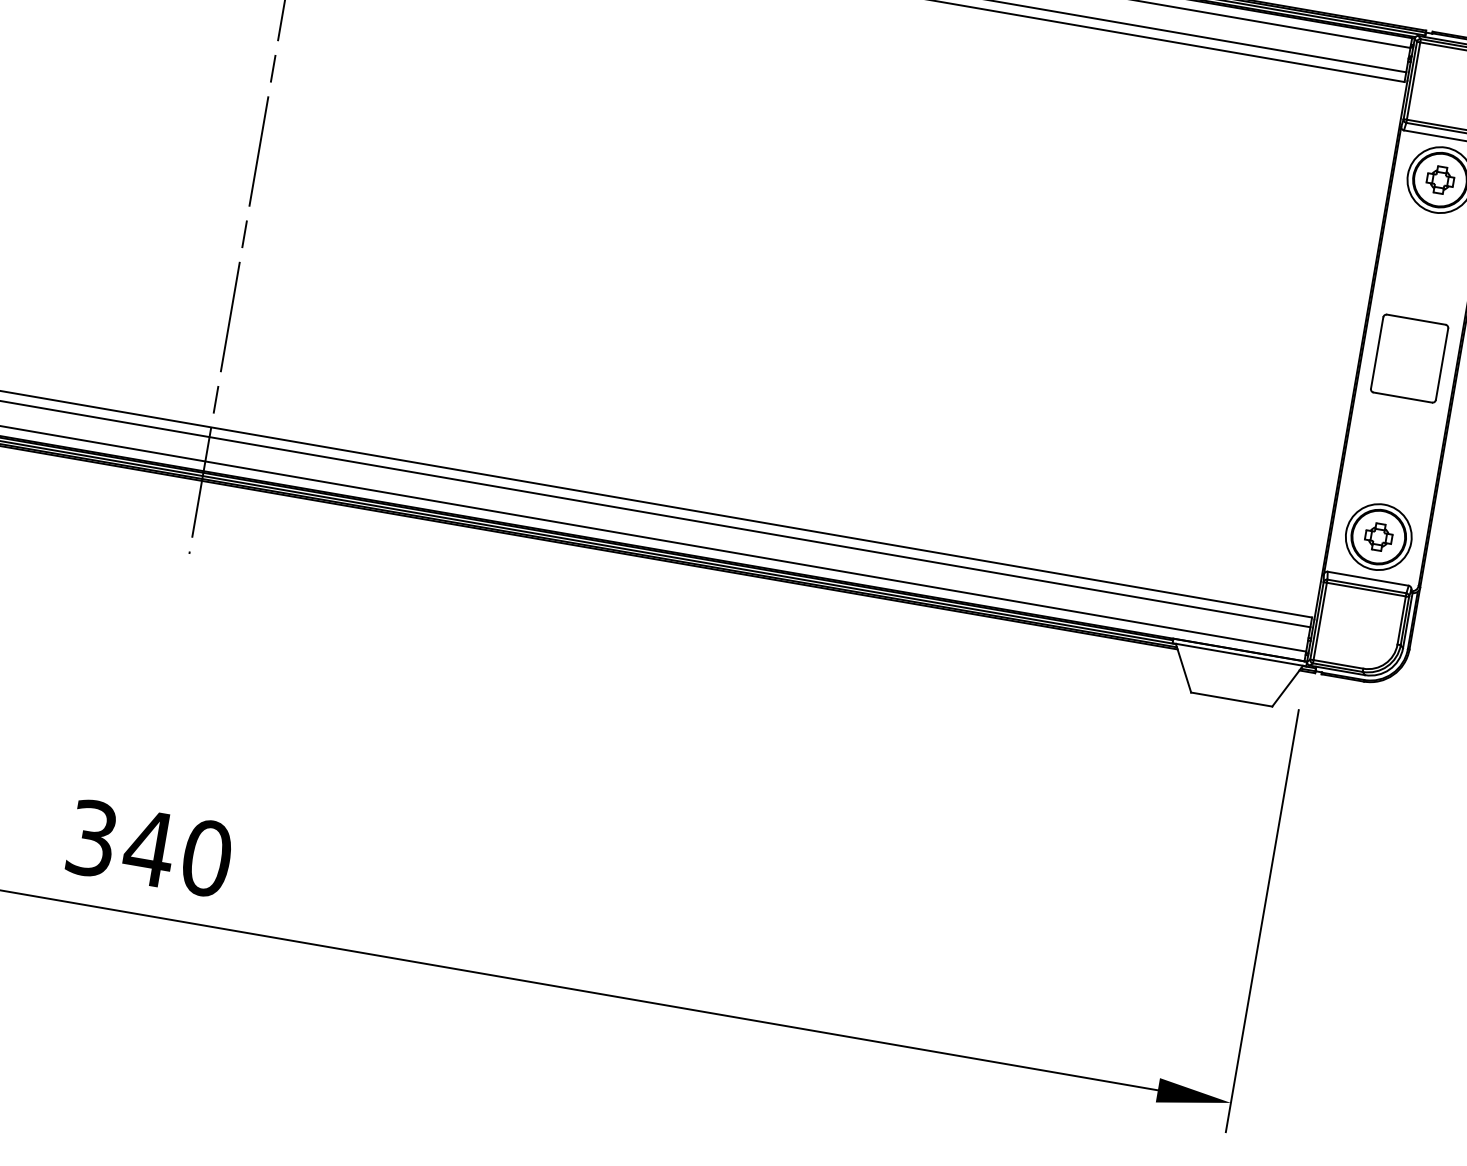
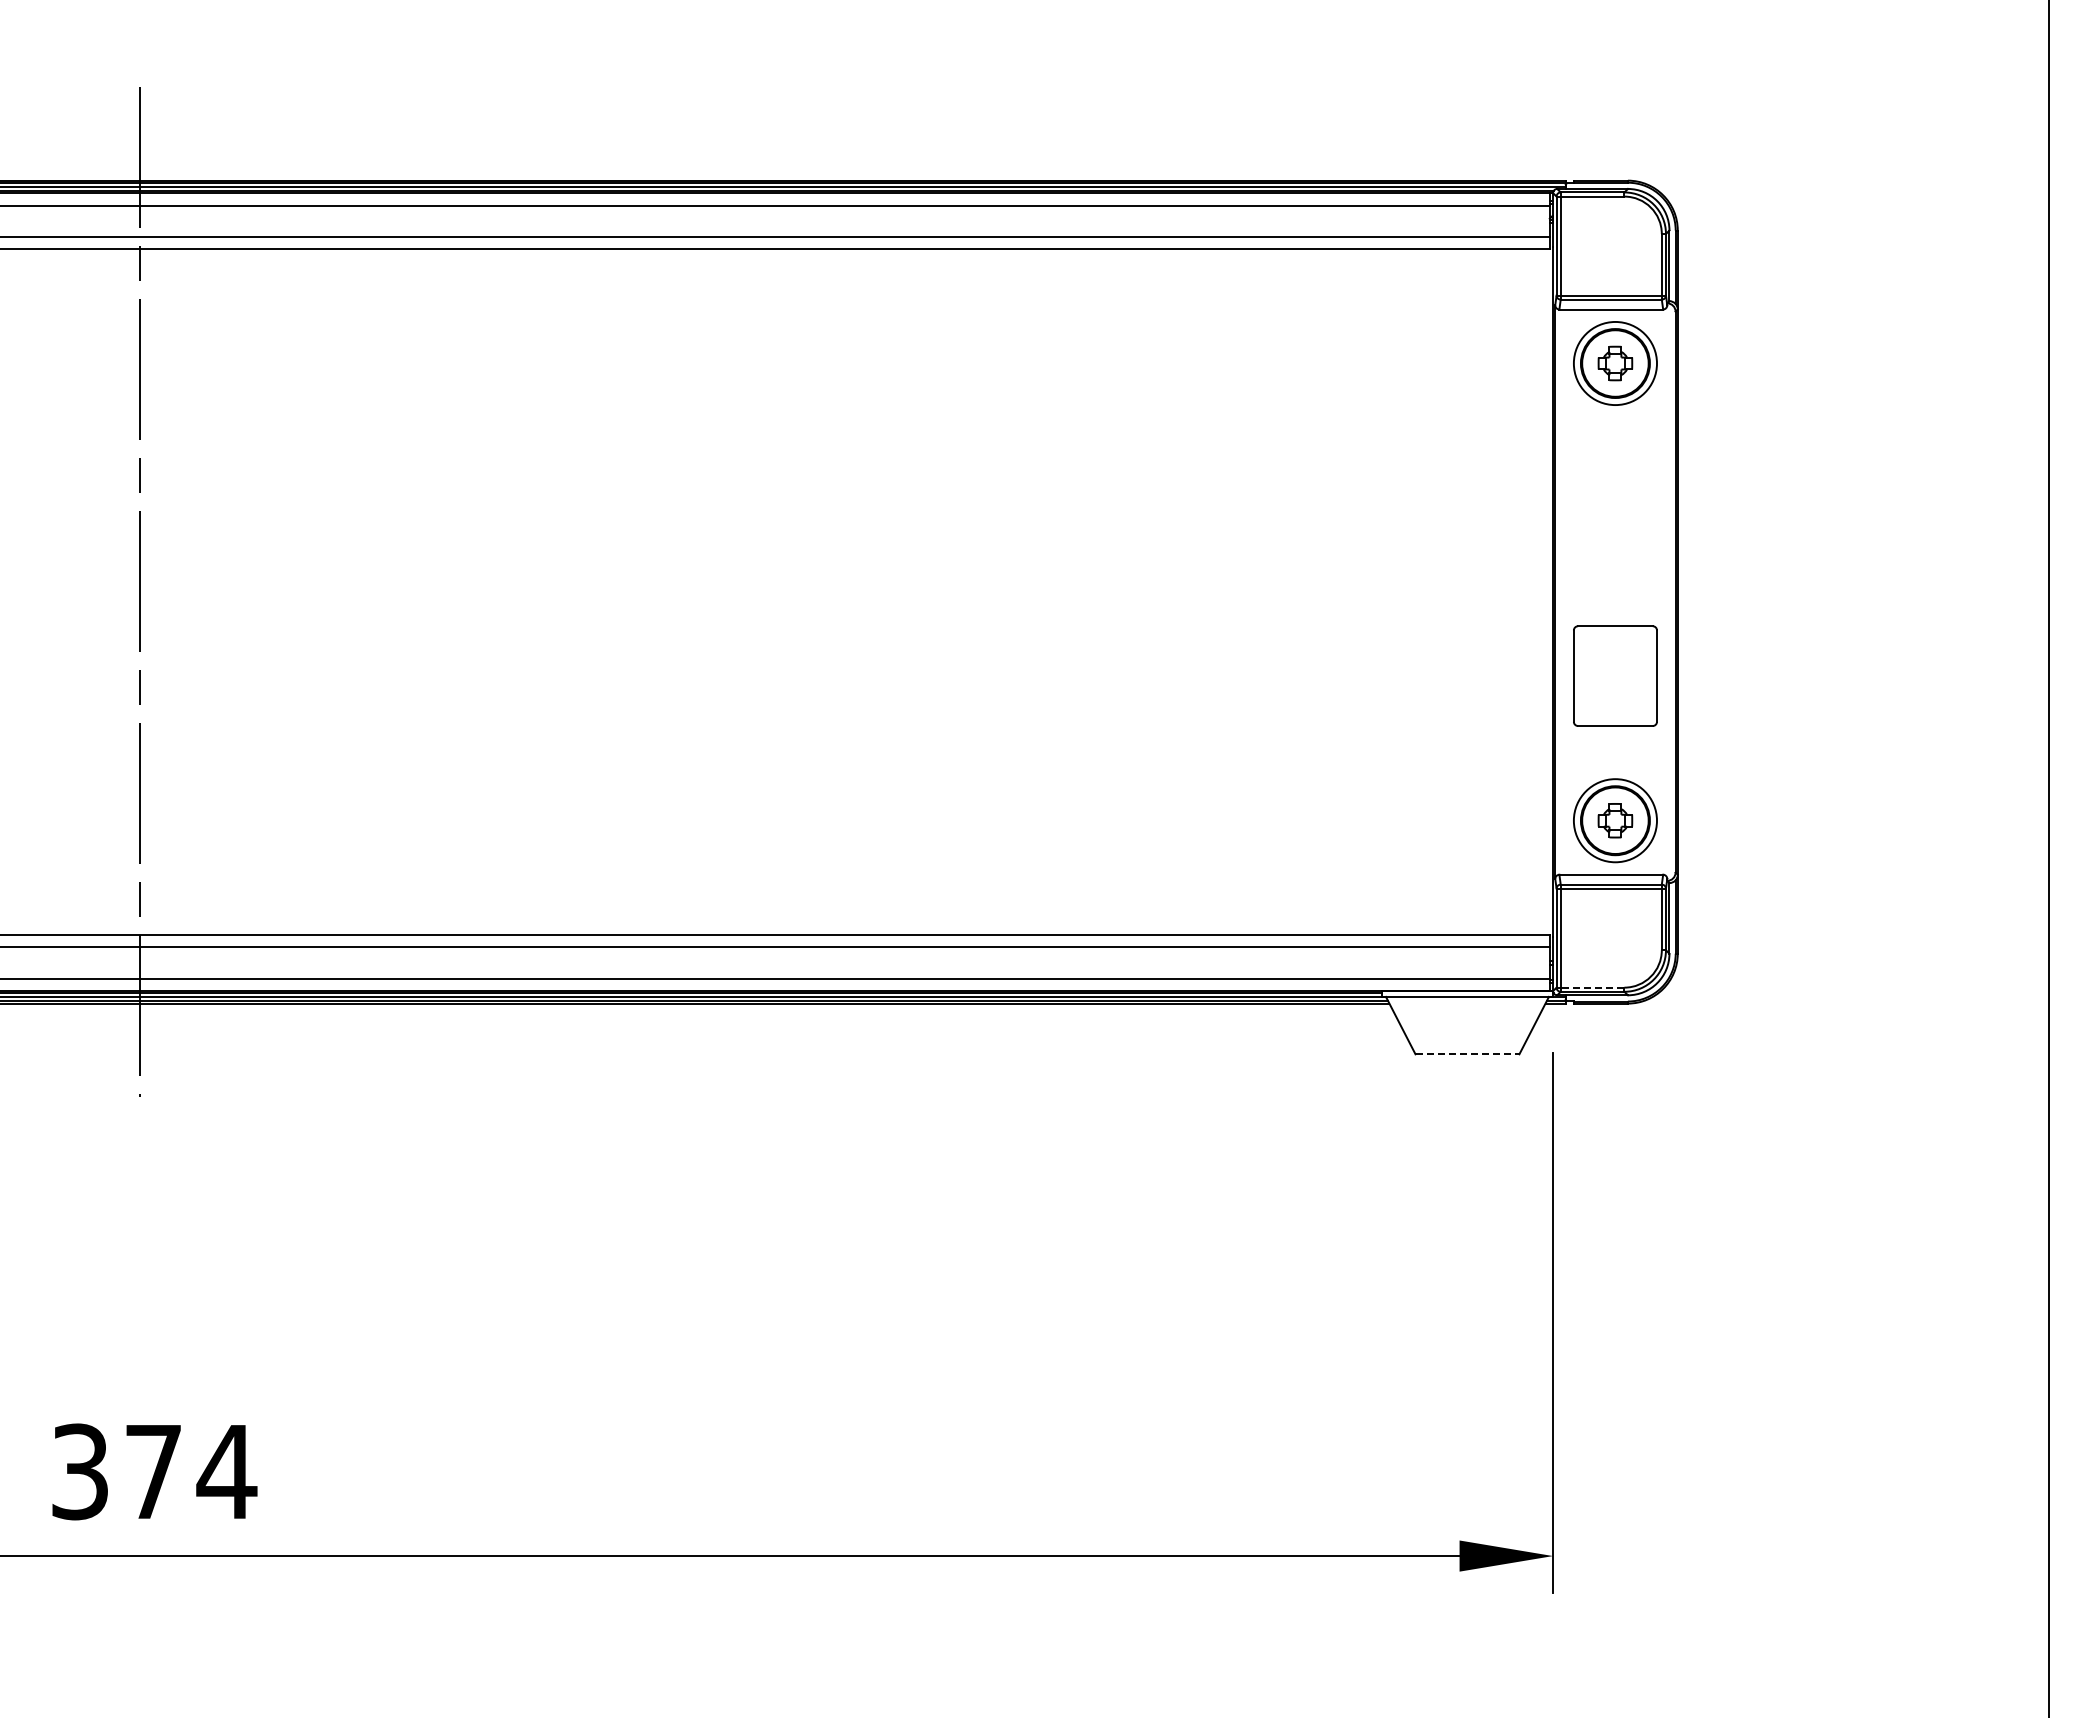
part: (1409, 358) -> (1615, 675), moved
line: (1338, 664) -> (1592, 987), solid -> dashed
line: (1231, 699) -> (1467, 1054), solid -> dashed
text: (177, 852) -> (189, 1471), 340 -> 374

